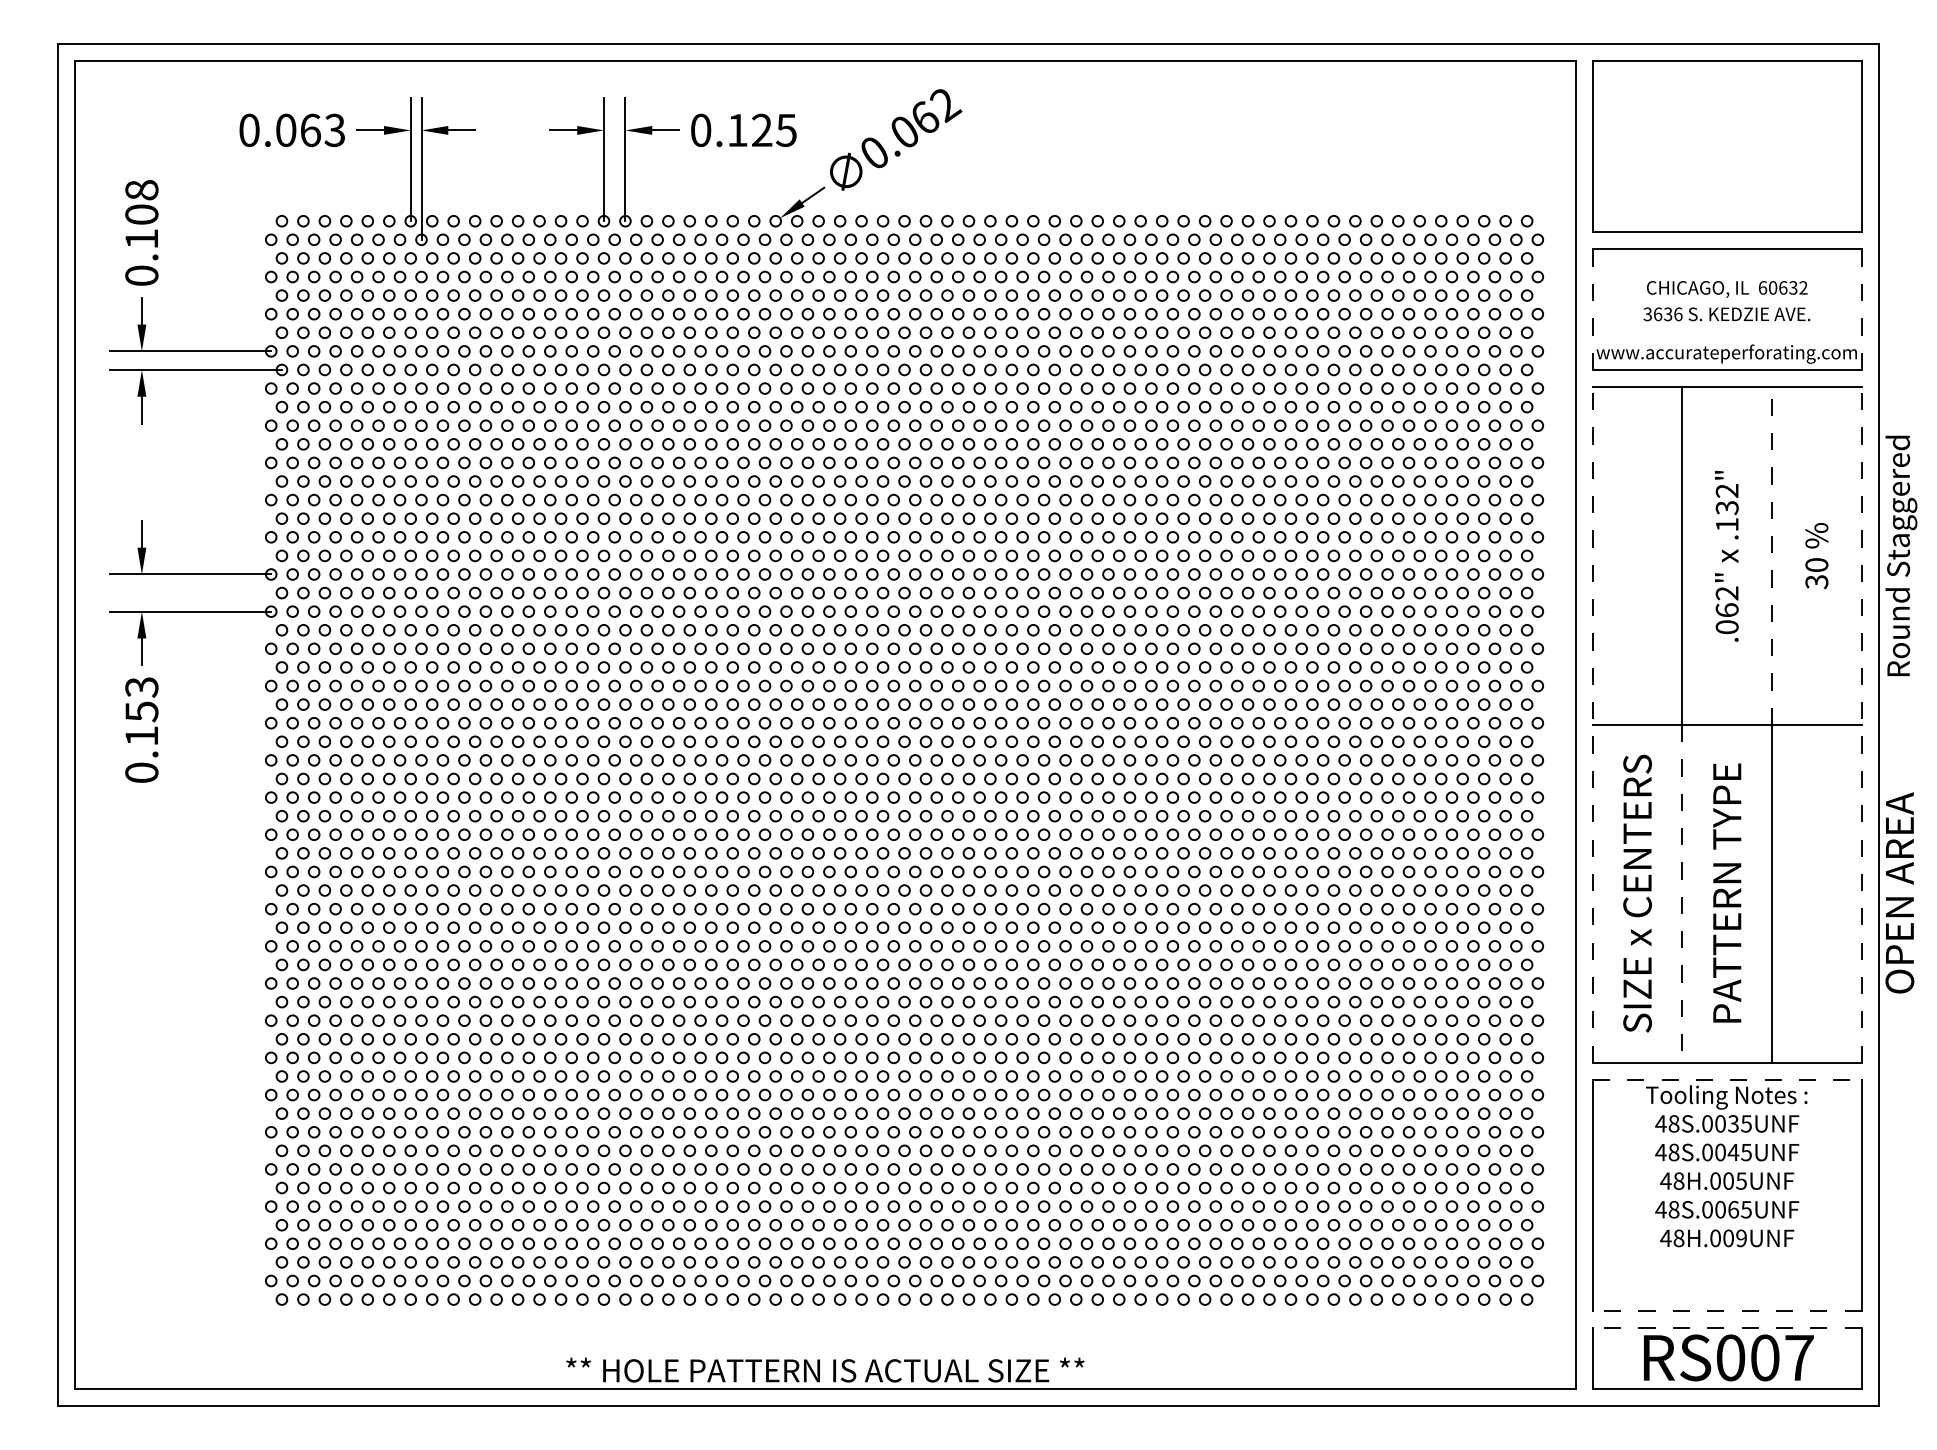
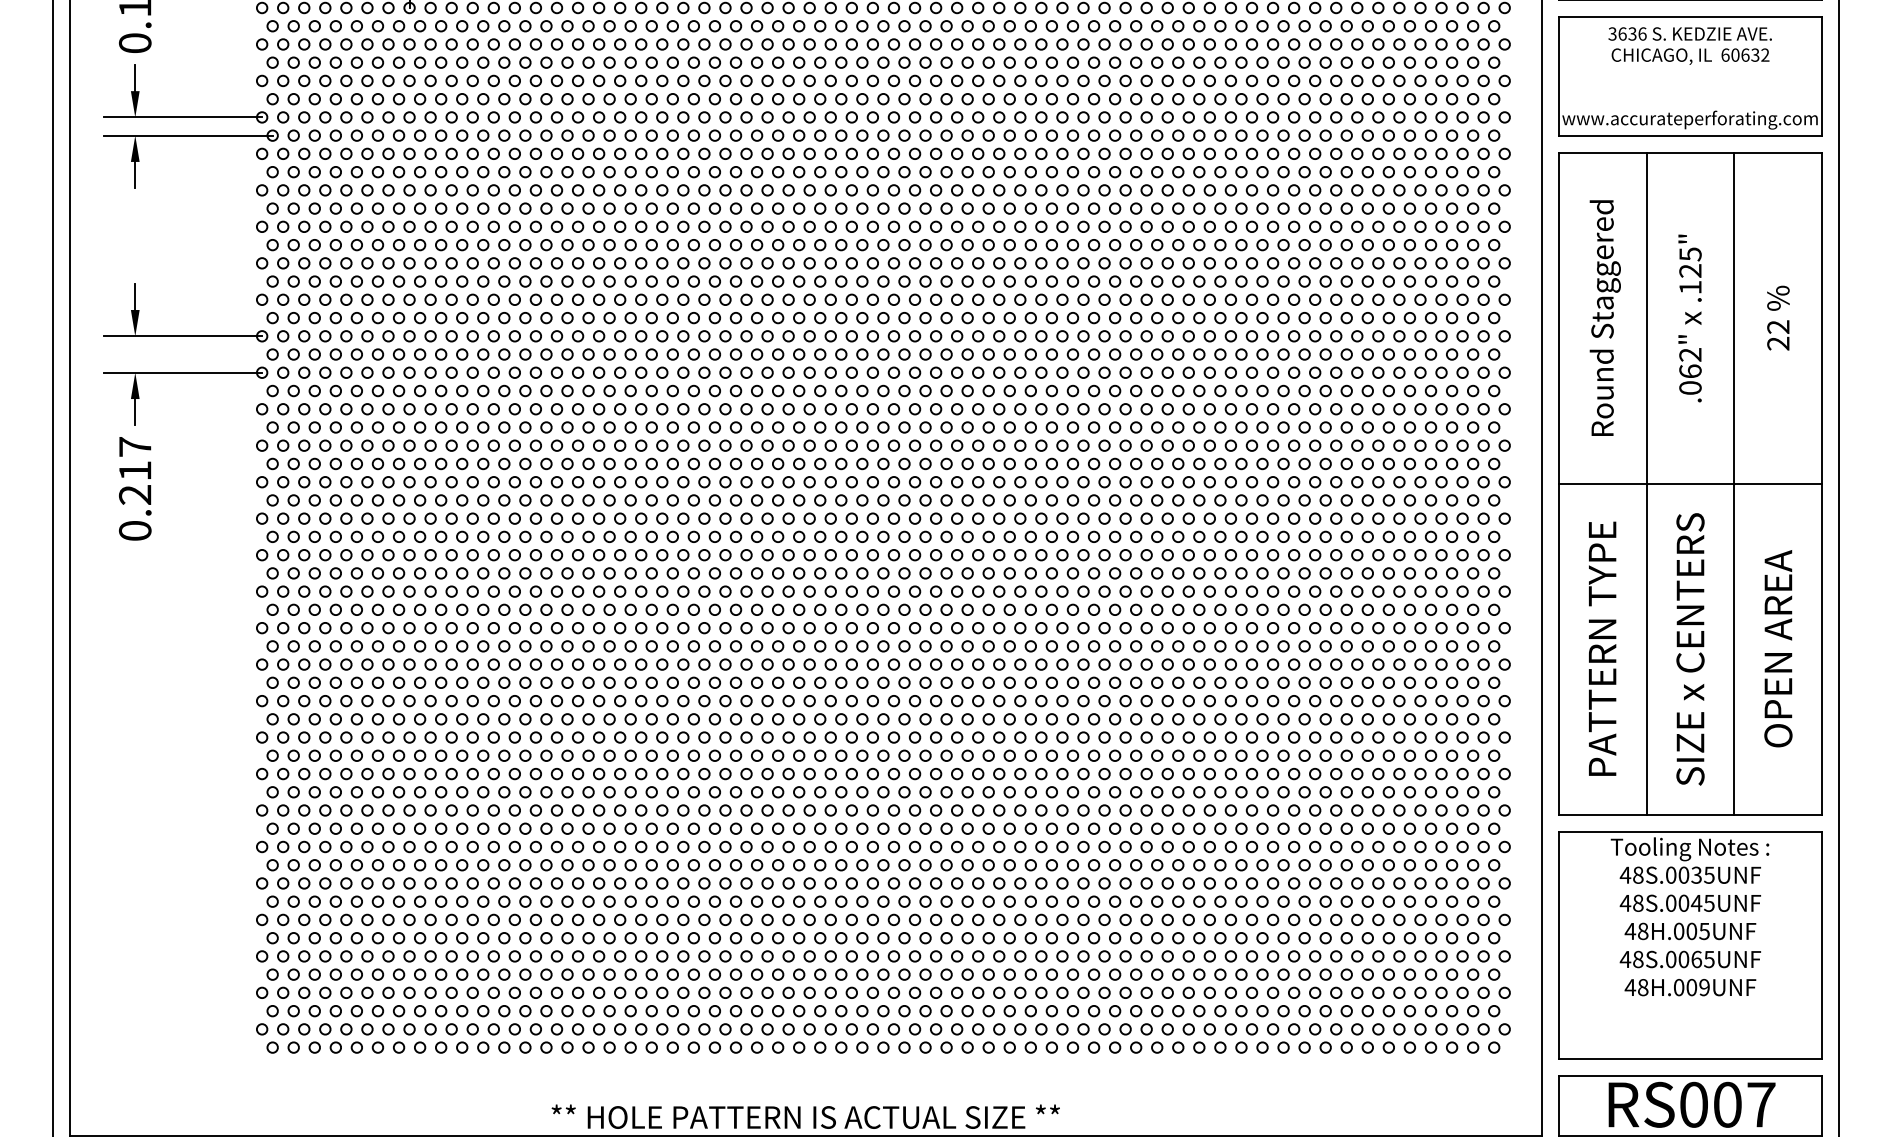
line: (1592, 309) -> (1558, 76), dashed -> solid
line: (1861, 309) -> (1822, 76), dashed -> solid
text: (1726, 314) -> (1689, 34), moved
text: (1726, 499) -> (1689, 262), .132" -> .125"
text: (1901, 555) -> (1605, 317), moved
line: (1772, 556) -> (1734, 318), dashed -> solid
text: (1816, 573) -> (1778, 335), 30 -> 22
text: (141, 711) -> (134, 470), 0.153 -> 0.217
line: (1592, 725) -> (1558, 484), dashed -> solid
line: (1861, 725) -> (1822, 484), dashed -> solid
text: (1899, 892) -> (1778, 648), moved
text: (1637, 893) -> (1602, 649), SIZE x CENTERS -> PATTERN TYPE
line: (1682, 893) -> (1646, 649), dashed -> solid
text: (1726, 893) -> (1689, 649), PATTERN TYPE -> SIZE x CENTERS
line: (1727, 1079) -> (1690, 831), dashed -> solid
line: (1726, 1310) -> (1689, 1058), dashed -> solid
line: (1726, 1328) -> (1689, 1075), dashed -> solid

